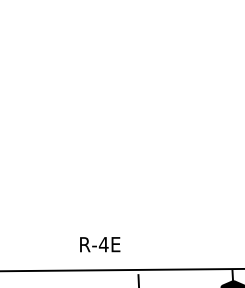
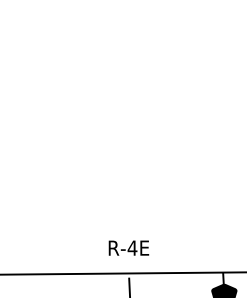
text: (99, 243) -> (128, 247), moved

